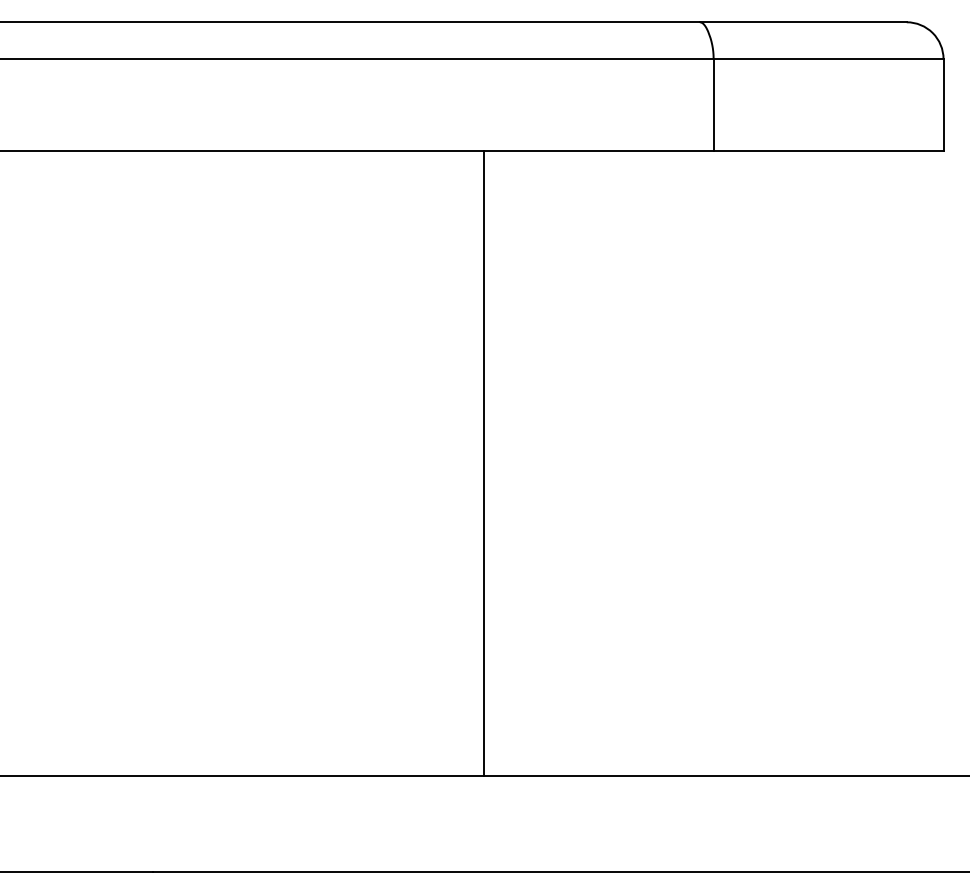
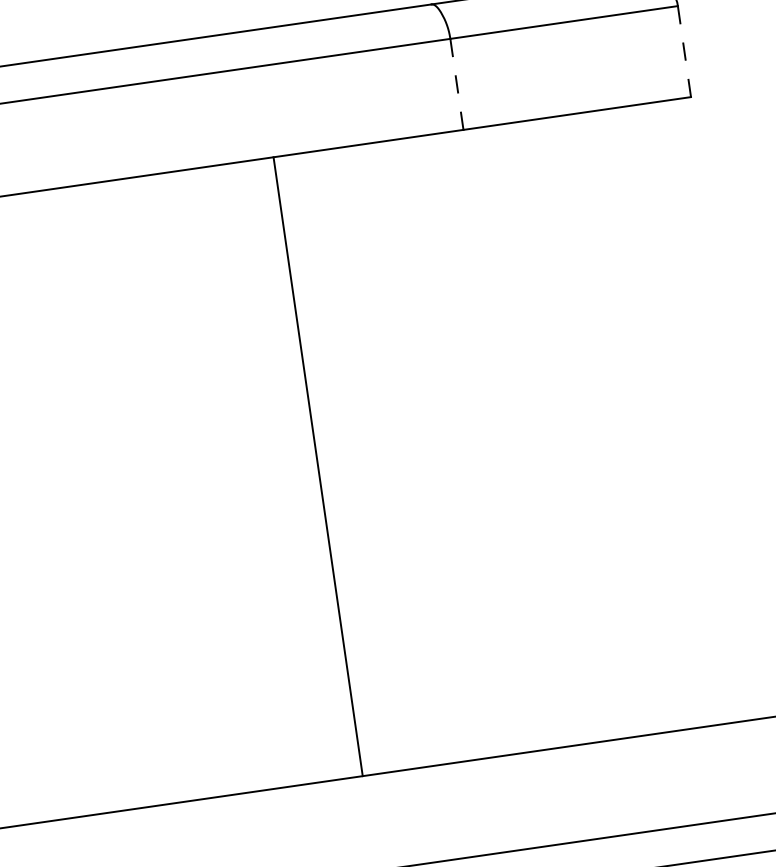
line: (713, 105) -> (456, 84), solid -> dashed
line: (943, 105) -> (684, 52), solid -> dashed
line: (483, 463) -> (317, 466), moved

